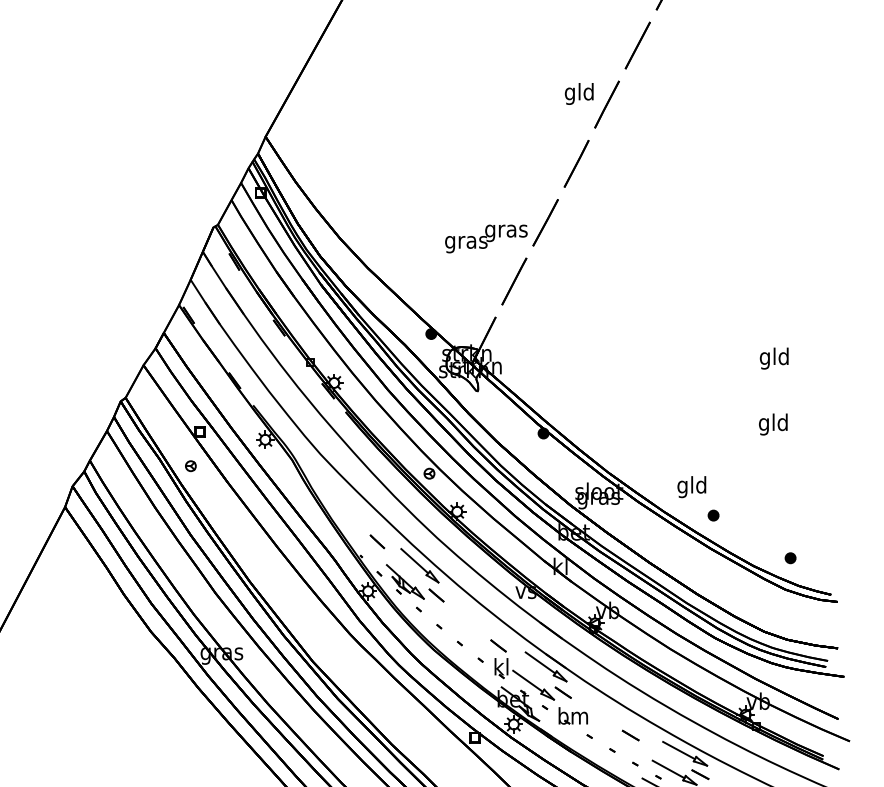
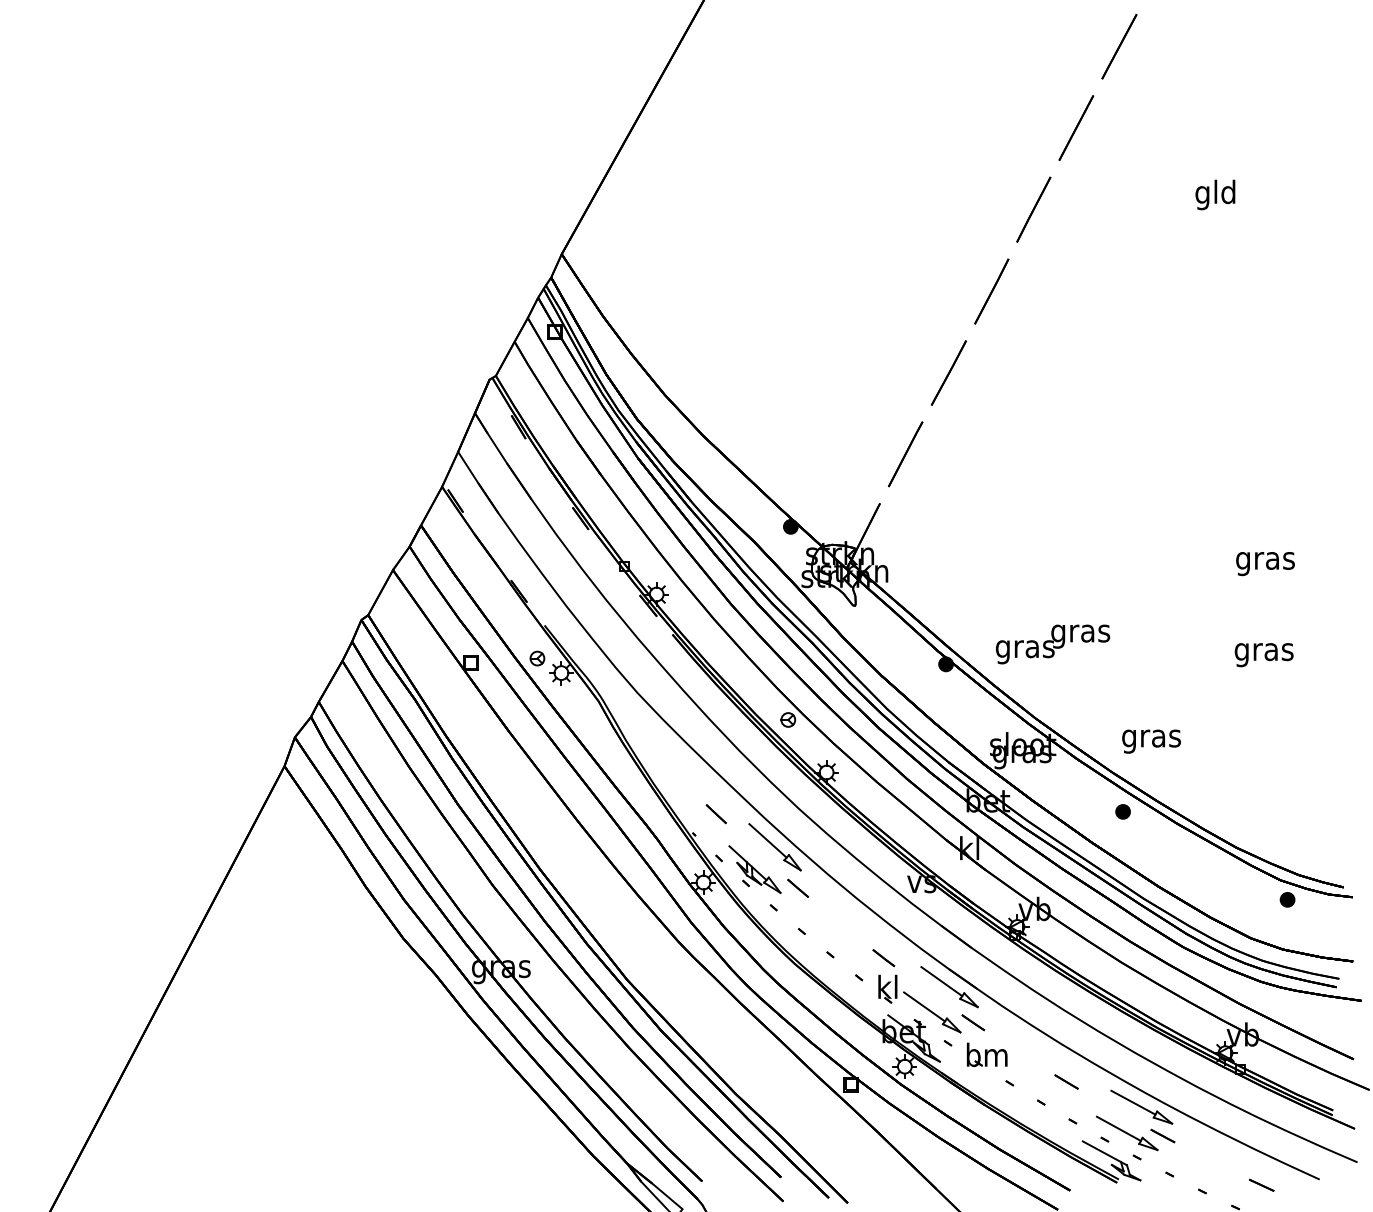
text: (579, 93) -> (1215, 194), moved
text: (486, 239) -> (1052, 644), moved
text: (774, 358) -> (1265, 560), gld -> gras
text: (773, 424) -> (1263, 651), gld -> gras
part: (190, 466) -> (537, 658), moved
text: (692, 487) -> (1151, 738), gld -> gras
part: (713, 515) -> (1122, 811), moved
part: (790, 558) -> (1287, 899), moved

